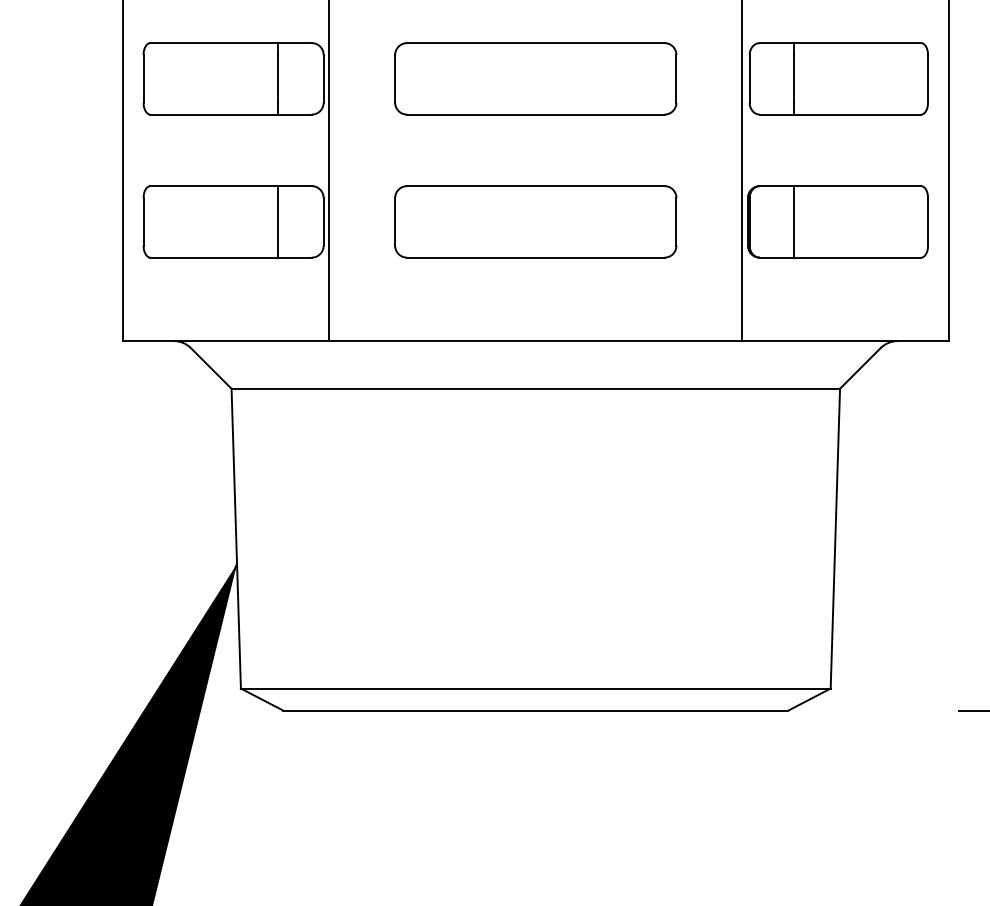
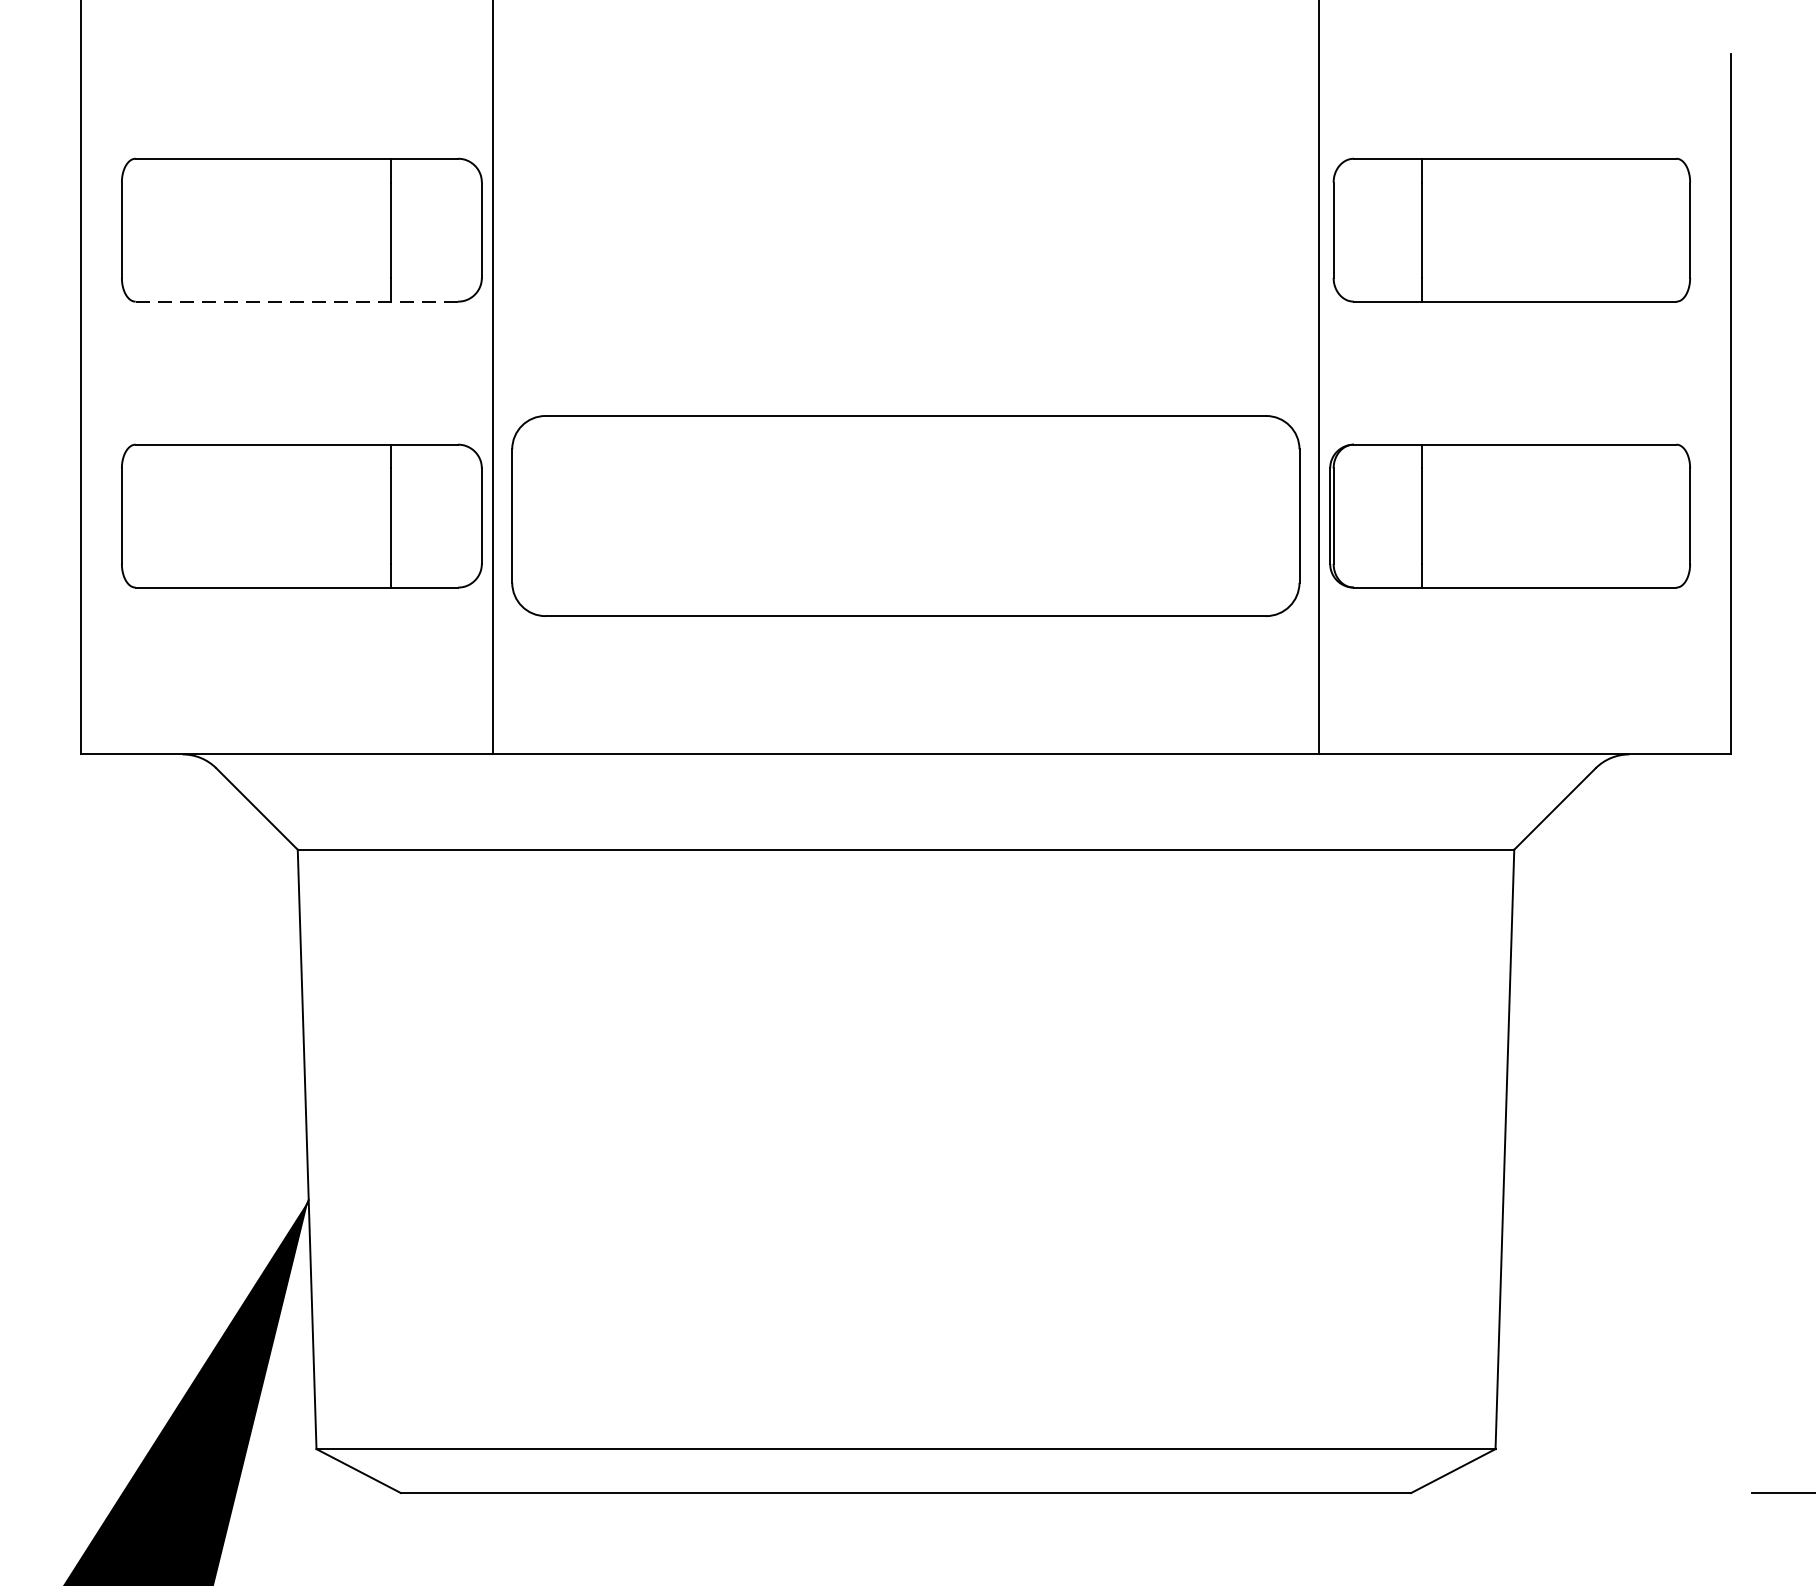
part: (535, 78) -> (905, 229), removed
line: (231, 114) -> (297, 301), solid -> dashed
part: (535, 221) -> (905, 515), size x1.4

